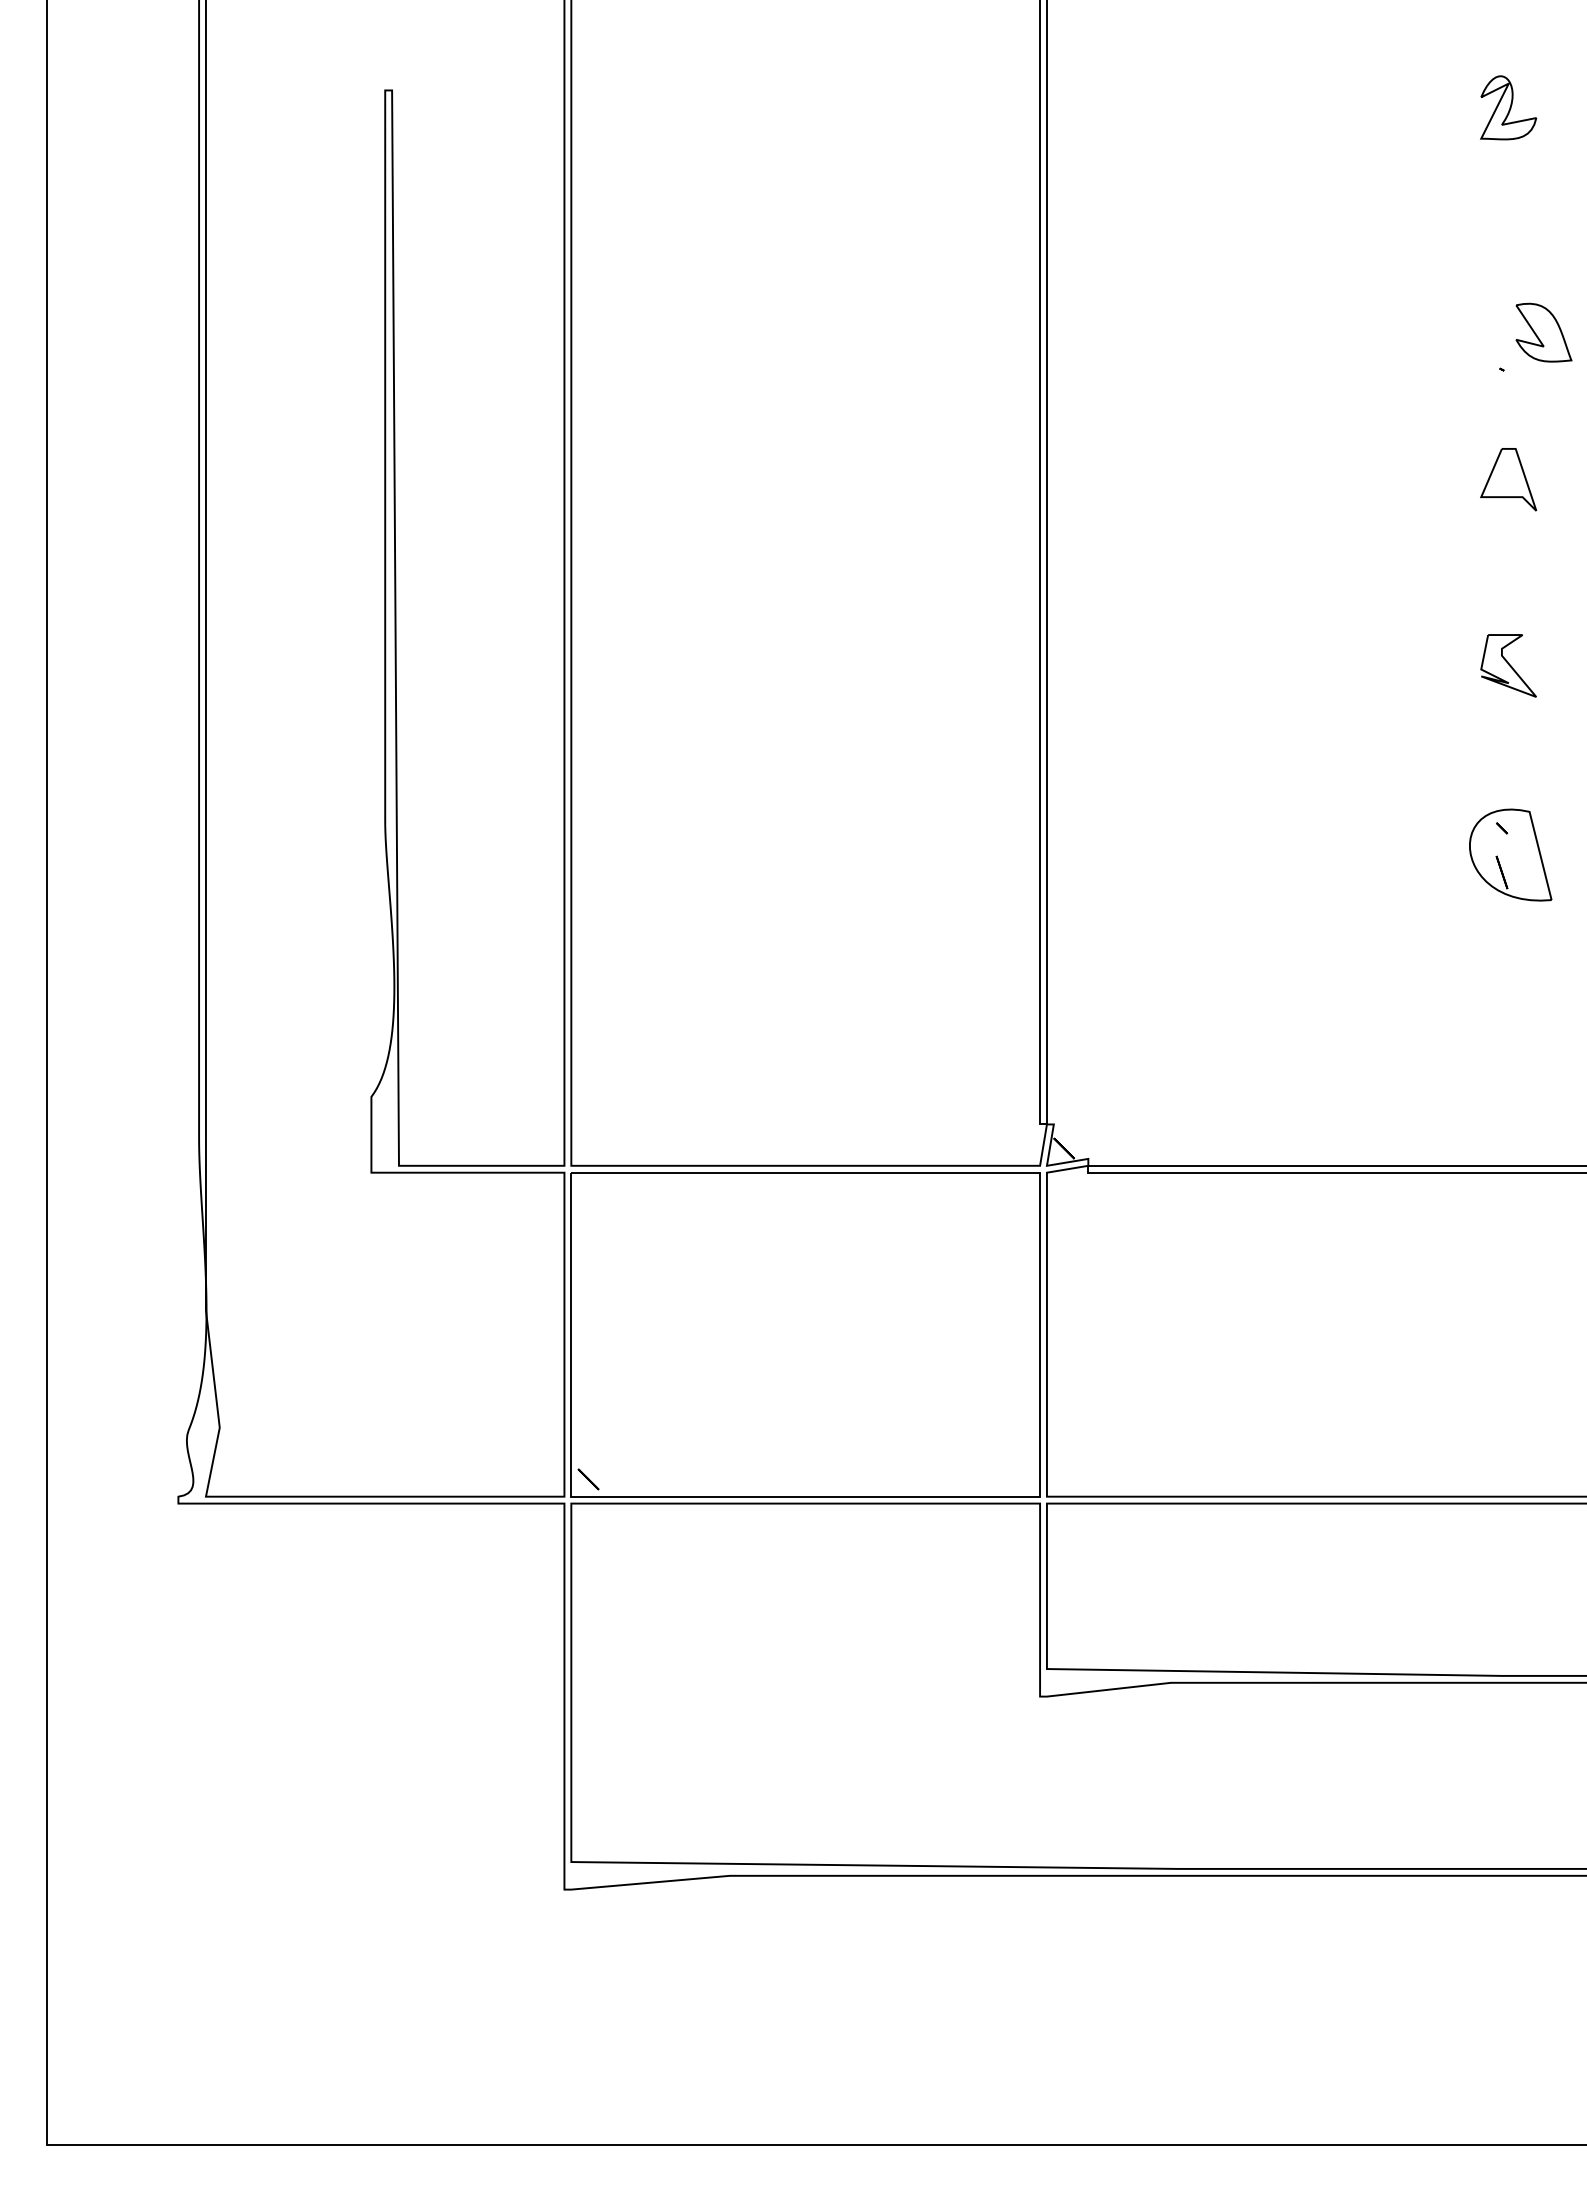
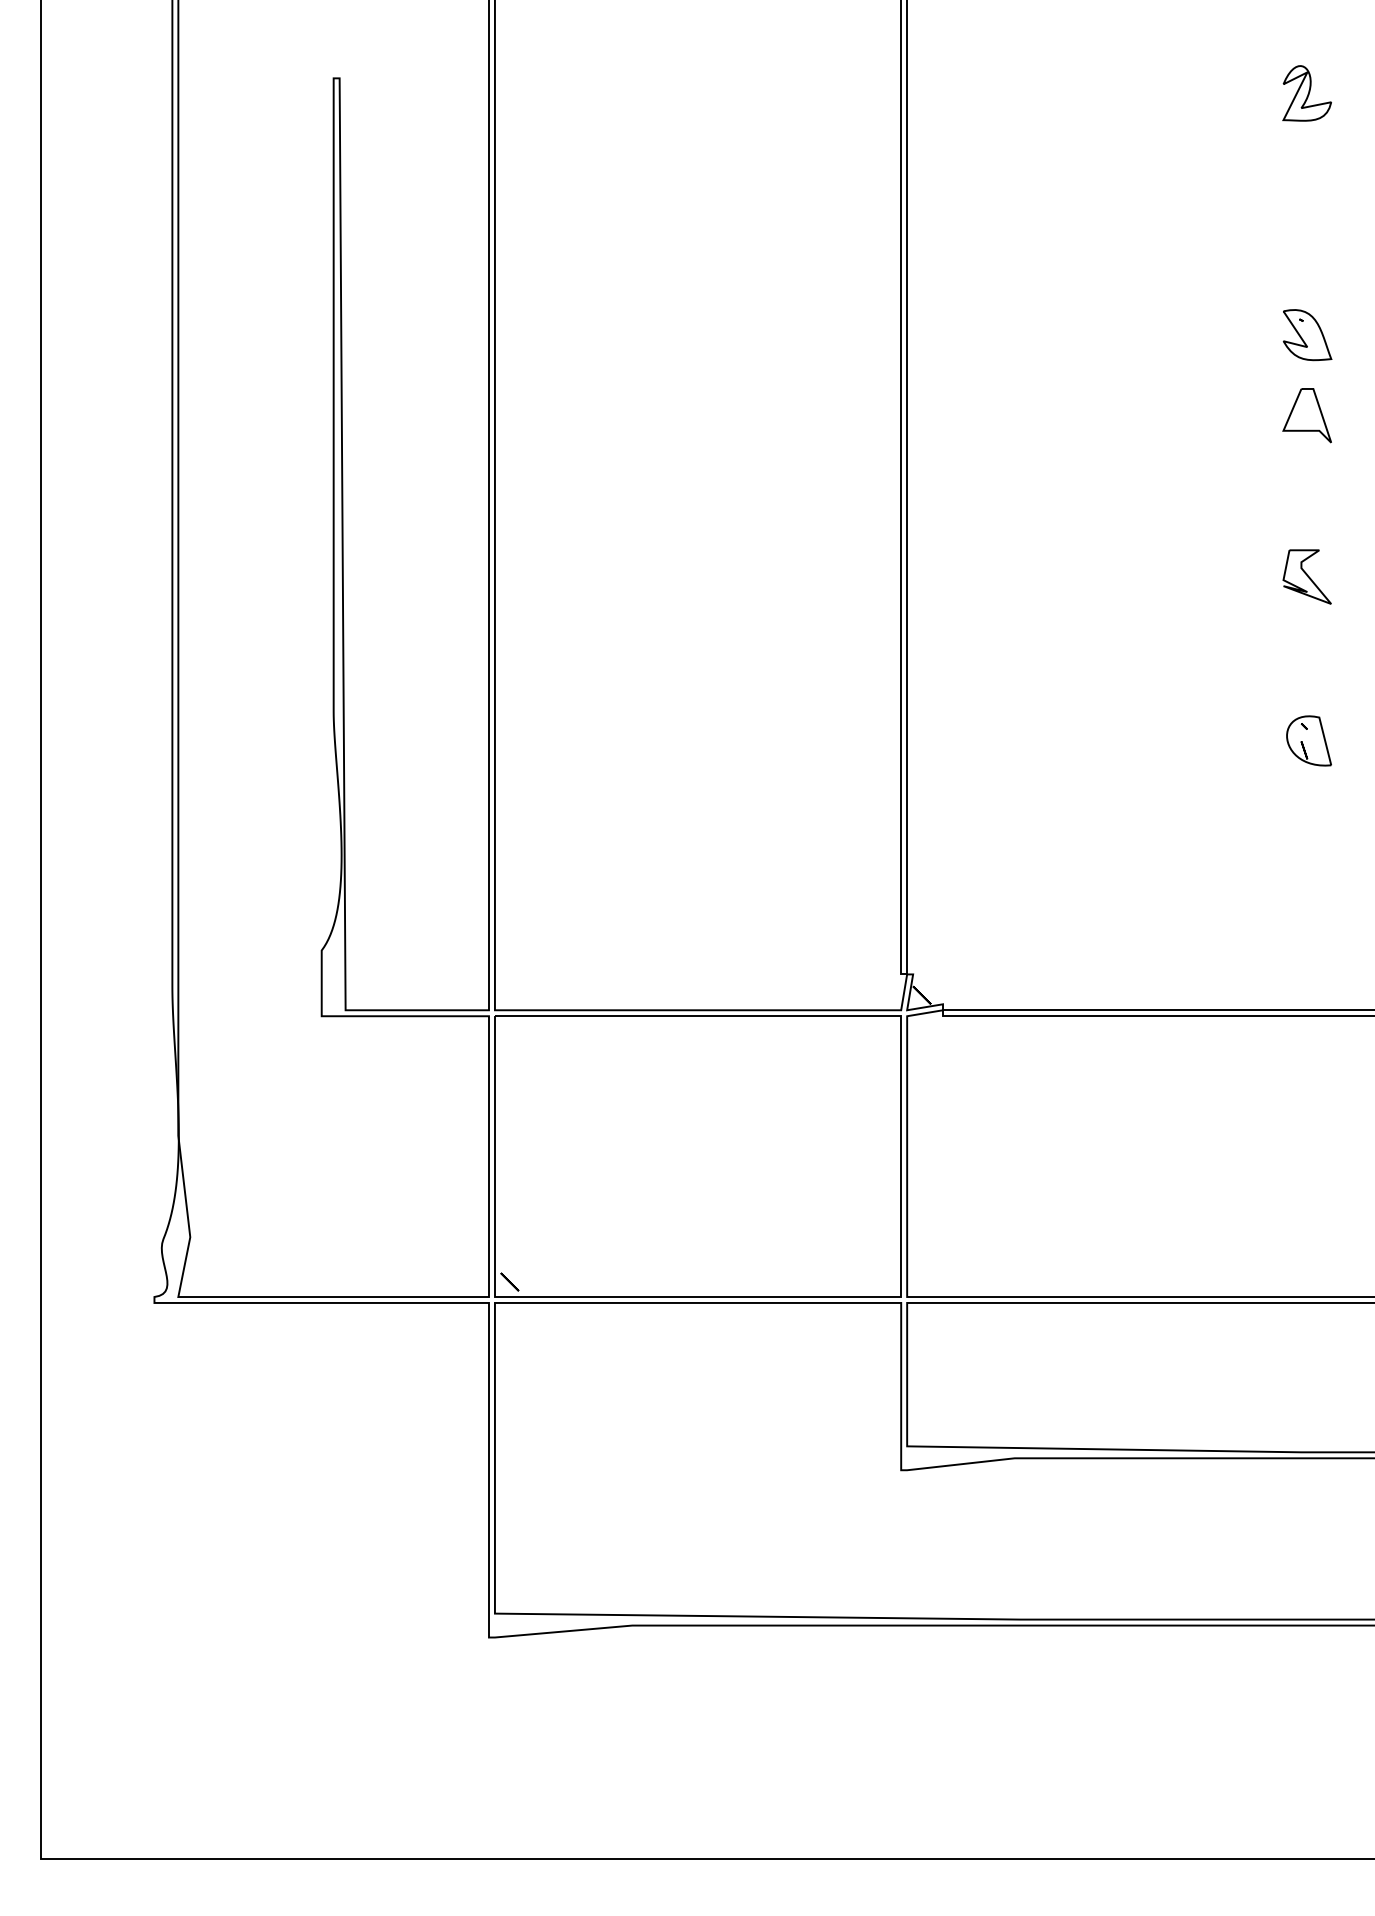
part: (1543, 332) -> (1307, 334), moved
part: (1510, 854) -> (1308, 740), size x0.62

